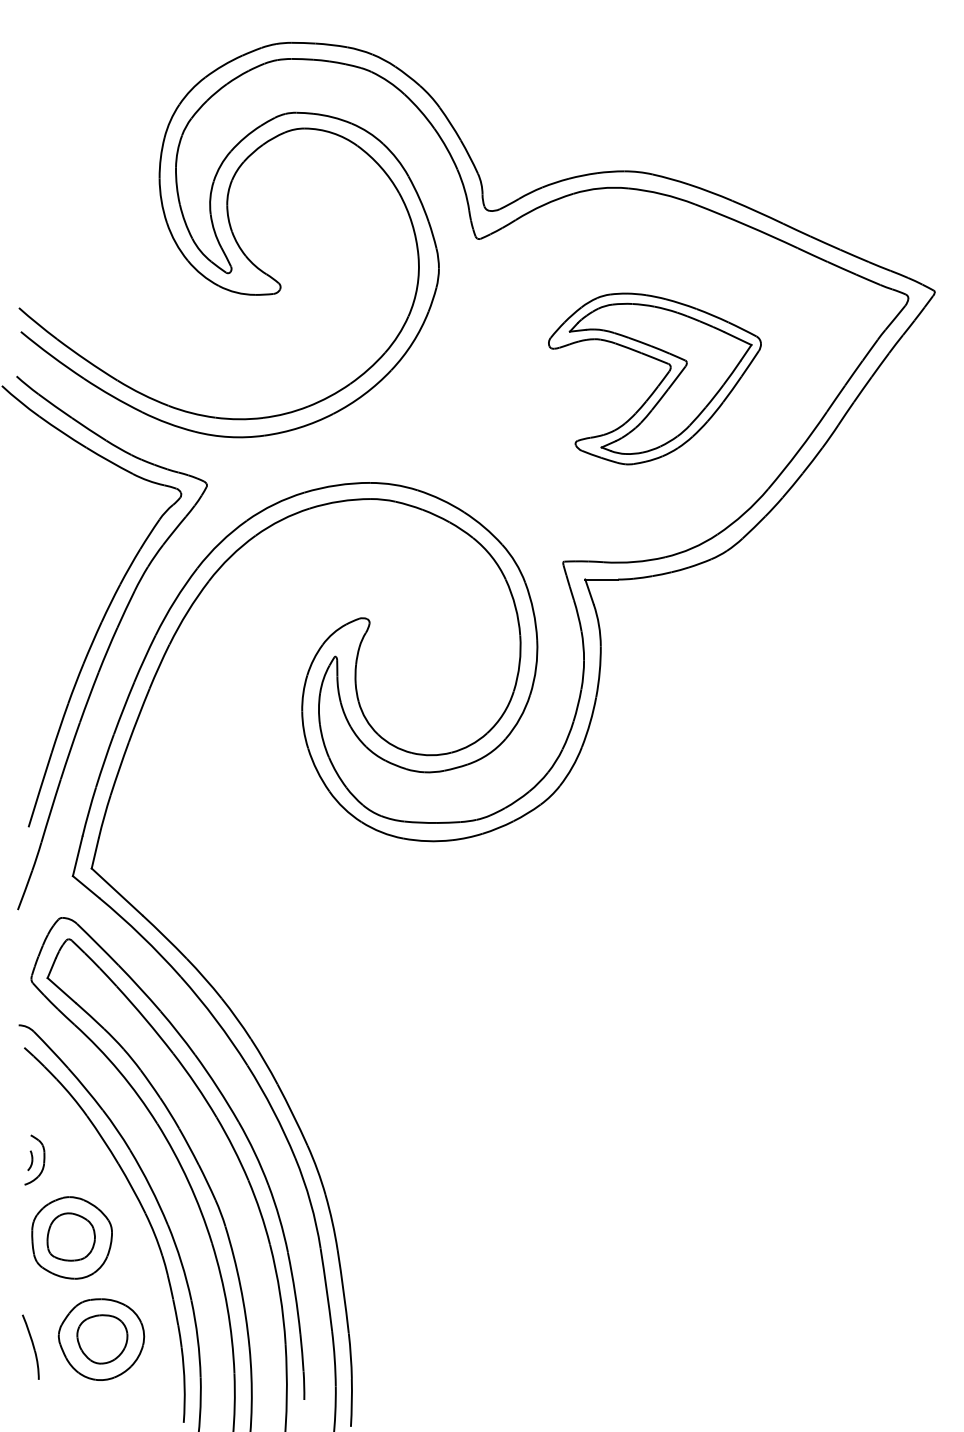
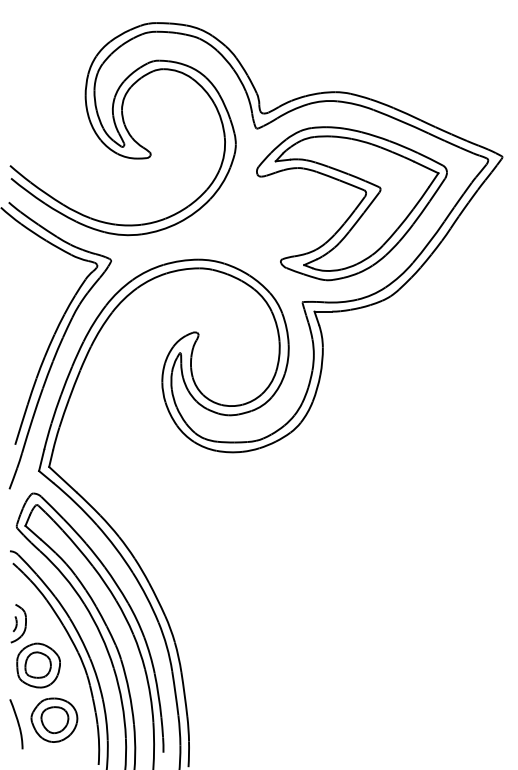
part: (654, 378) -> (351, 203), size x1.67
part: (34, 1159) -> (18, 623), size x1.43
part: (30, 1347) -> (16, 724), size x1.43

